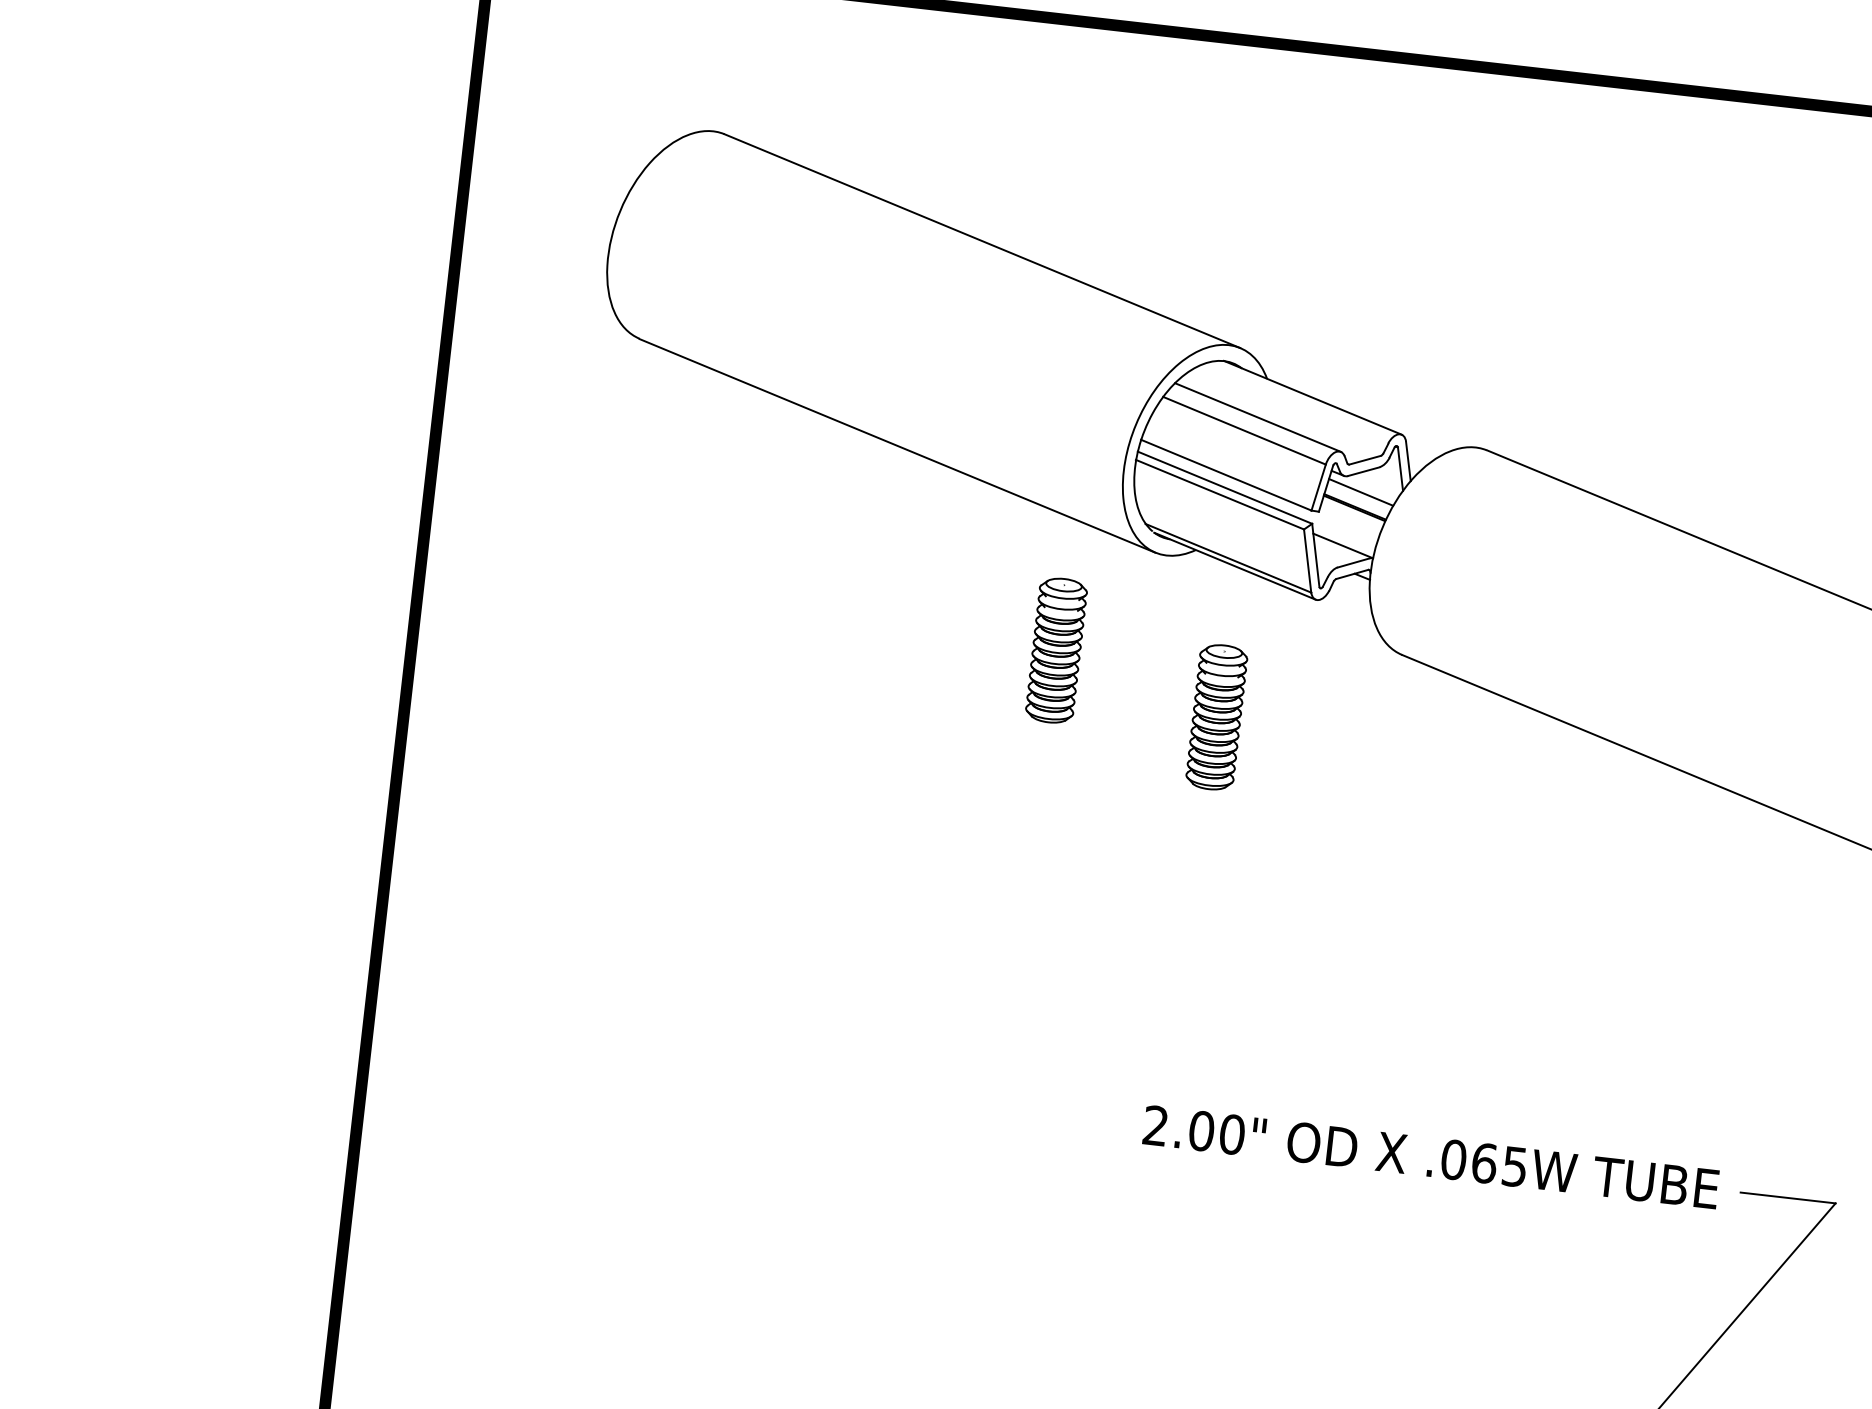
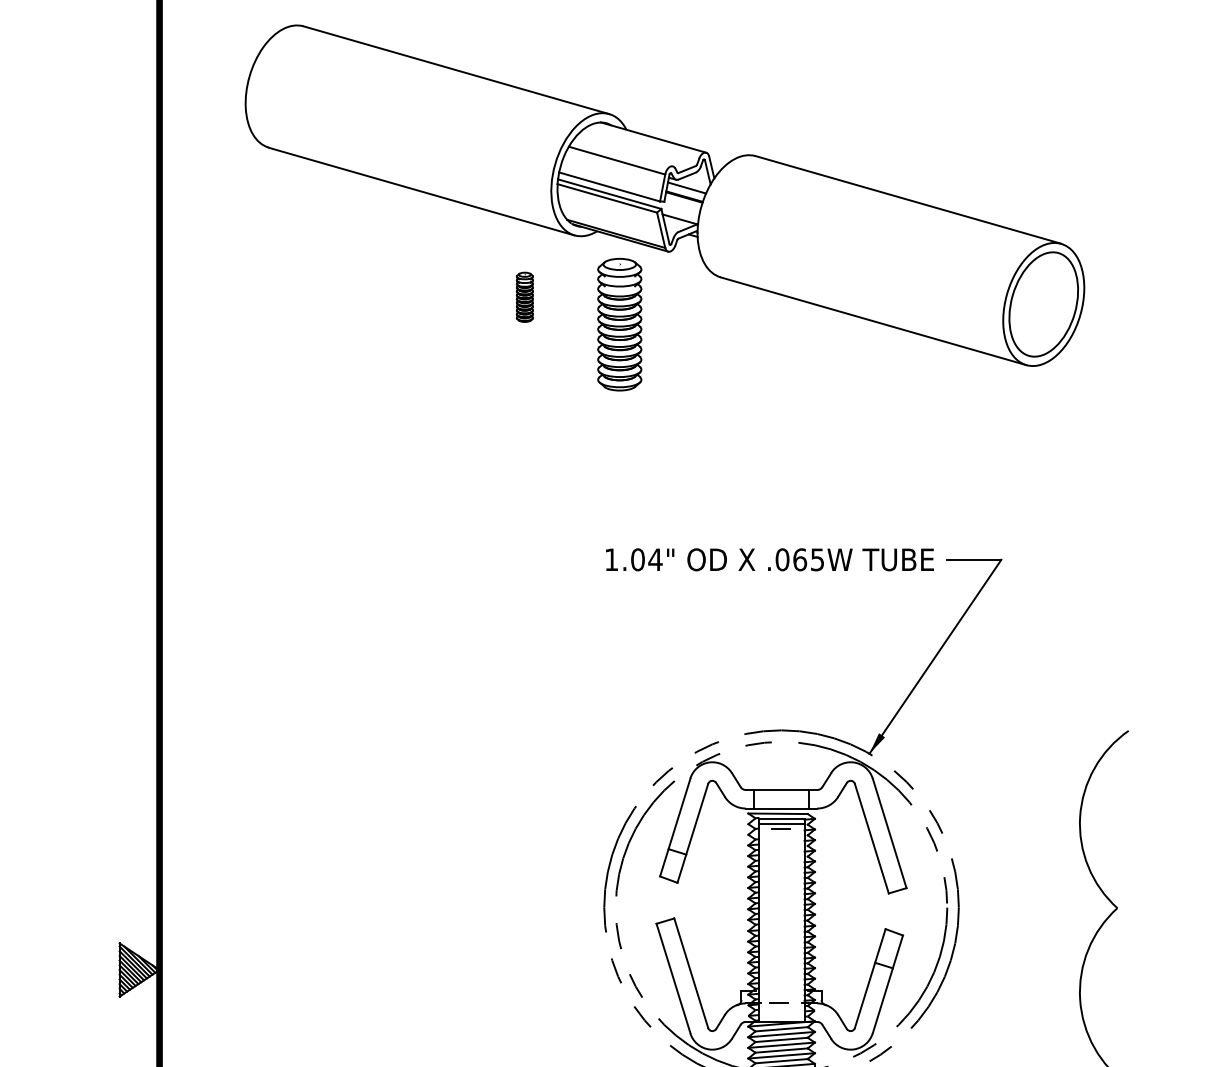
line: (1257, 417) -> (623, 152), removed
part: (1055, 651) -> (524, 297), size x0.6
part: (1216, 717) -> (619, 324), size x1.6
text: (1193, 1129) -> (633, 559), 2.00" -> 1.04"

